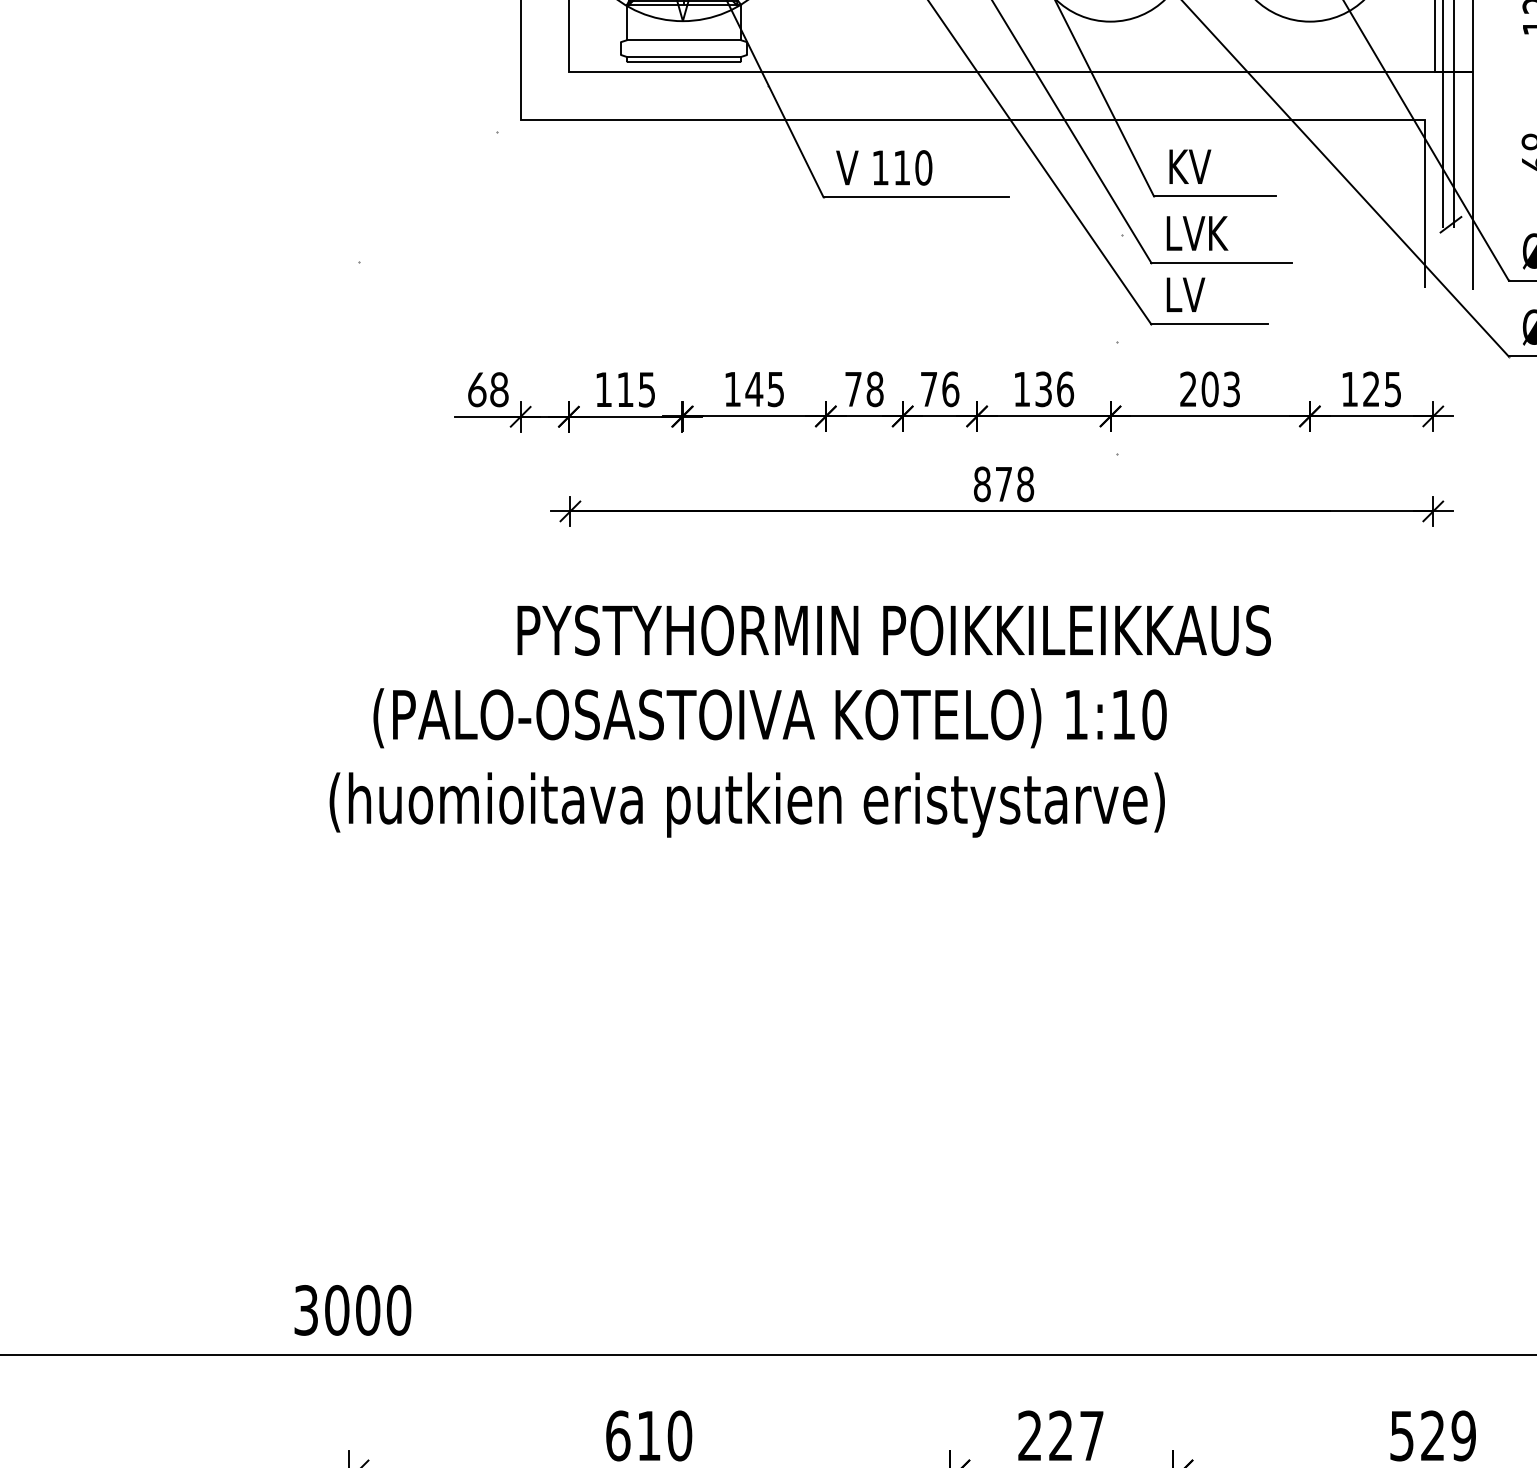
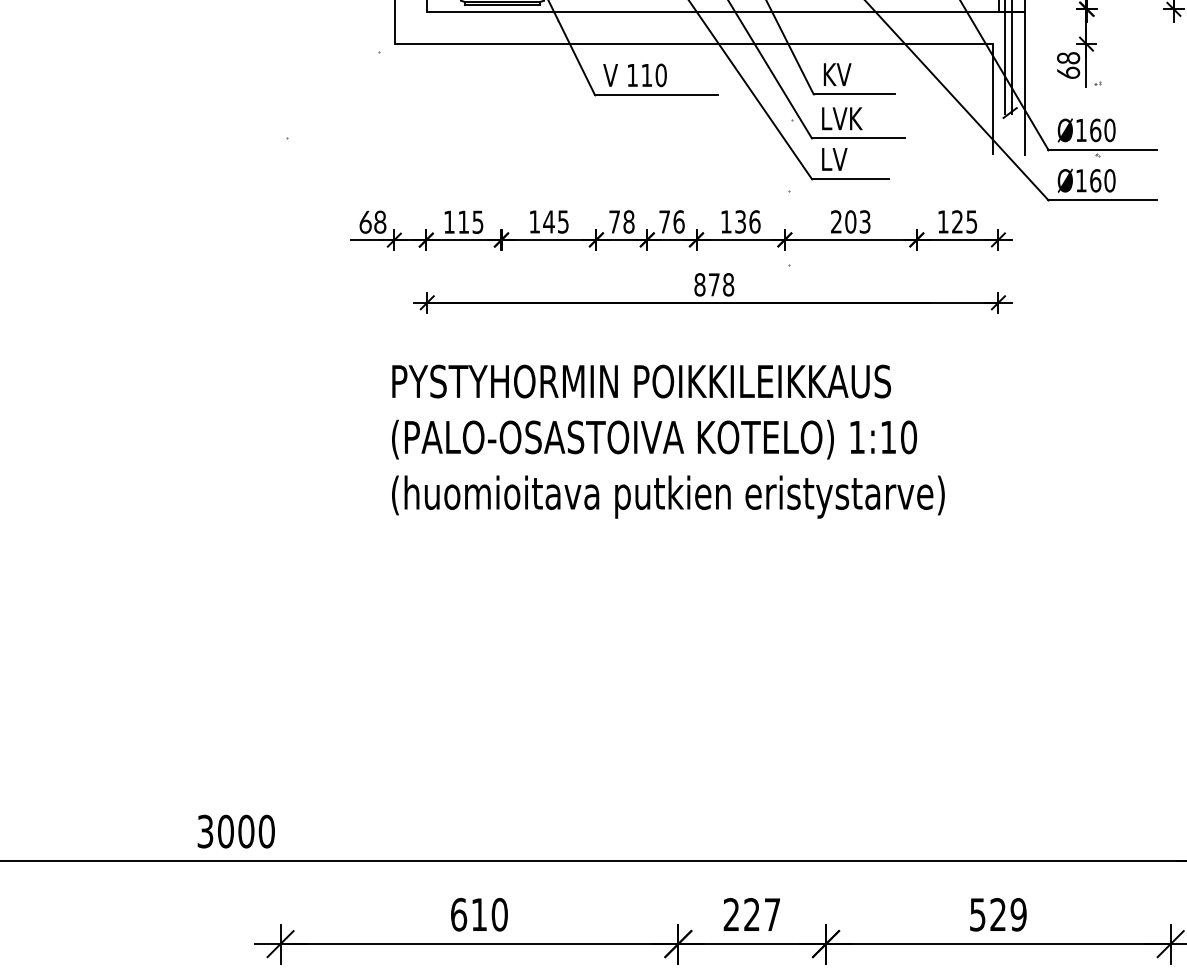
text: (770, 717) -> (654, 439), moved
text: (747, 804) -> (668, 496), moved
text: (351, 1310) -> (235, 831), moved

